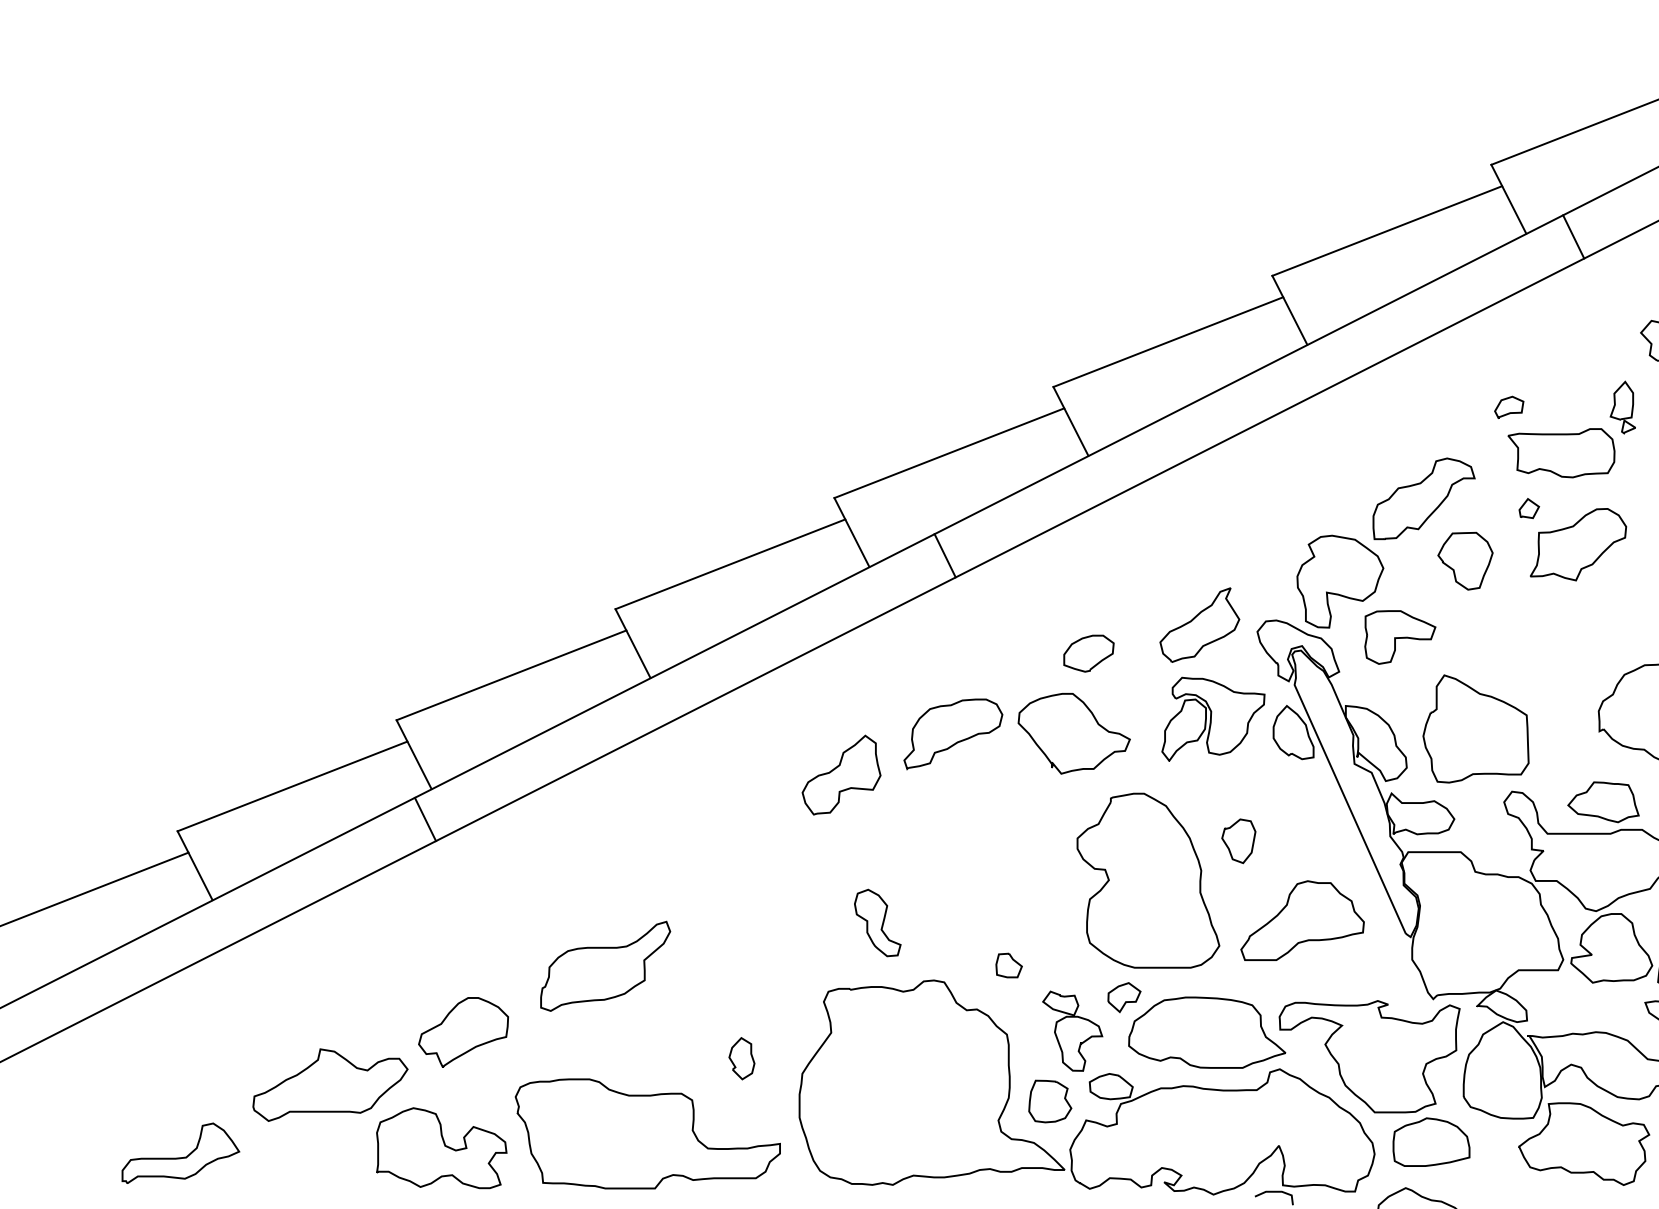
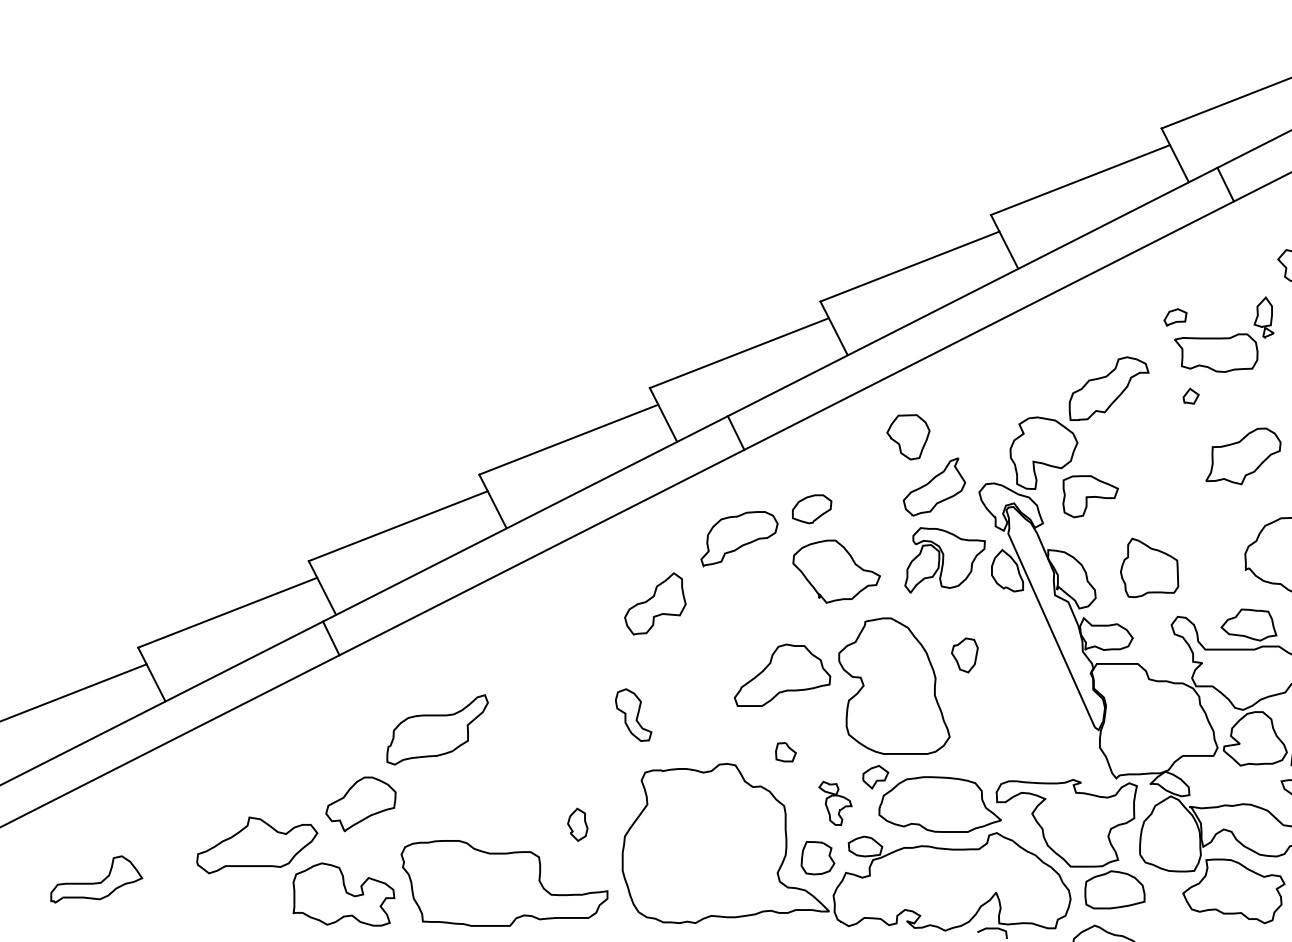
part: (1578, 544) -> (1243, 456), moved
part: (1465, 561) -> (908, 437), moved
part: (1089, 653) -> (812, 509), moved
part: (1475, 728) -> (1149, 567), size x0.7
part: (953, 734) -> (739, 539), moved
part: (1302, 919) -> (782, 674), moved
part: (877, 922) -> (633, 714), moved
part: (605, 965) -> (437, 729), moved
part: (1072, 1031) -> (835, 803), size x0.7
part: (180, 1153) -> (96, 879), moved

